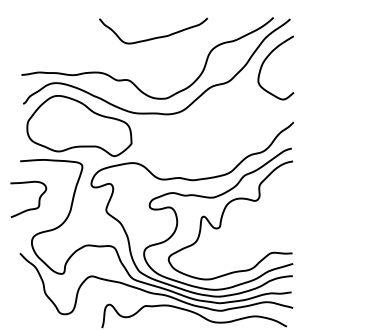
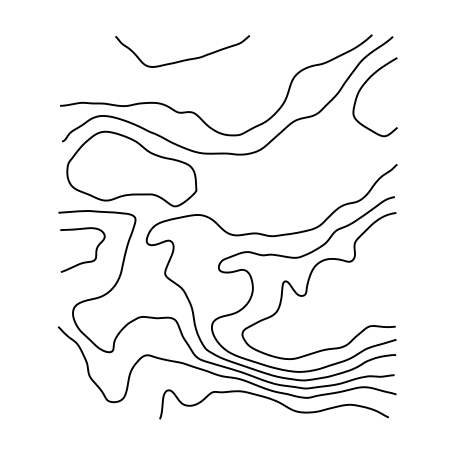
curve: (154, 37) -> (183, 59), moved
curve: (29, 208) -> (84, 261), moved

